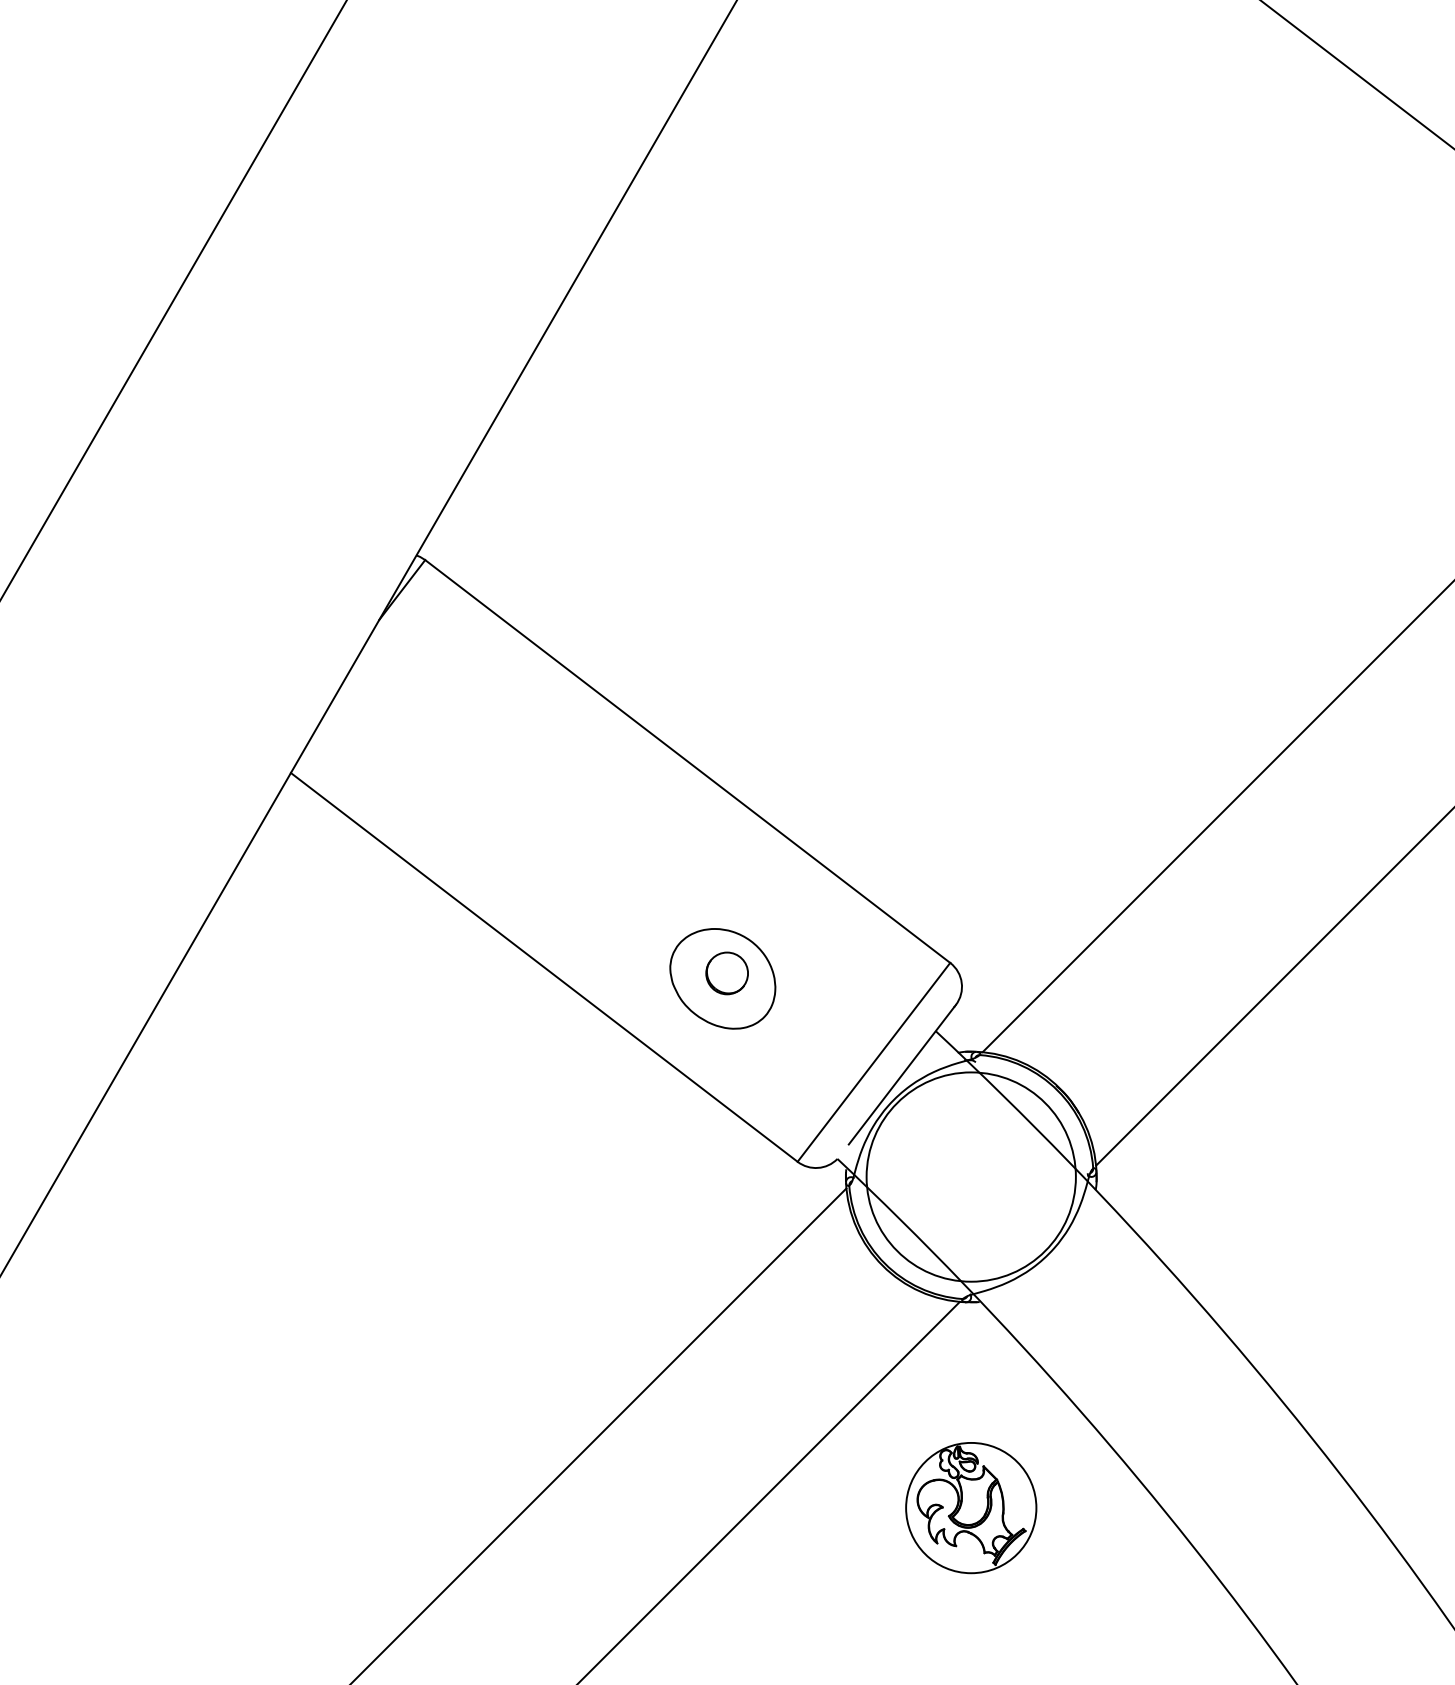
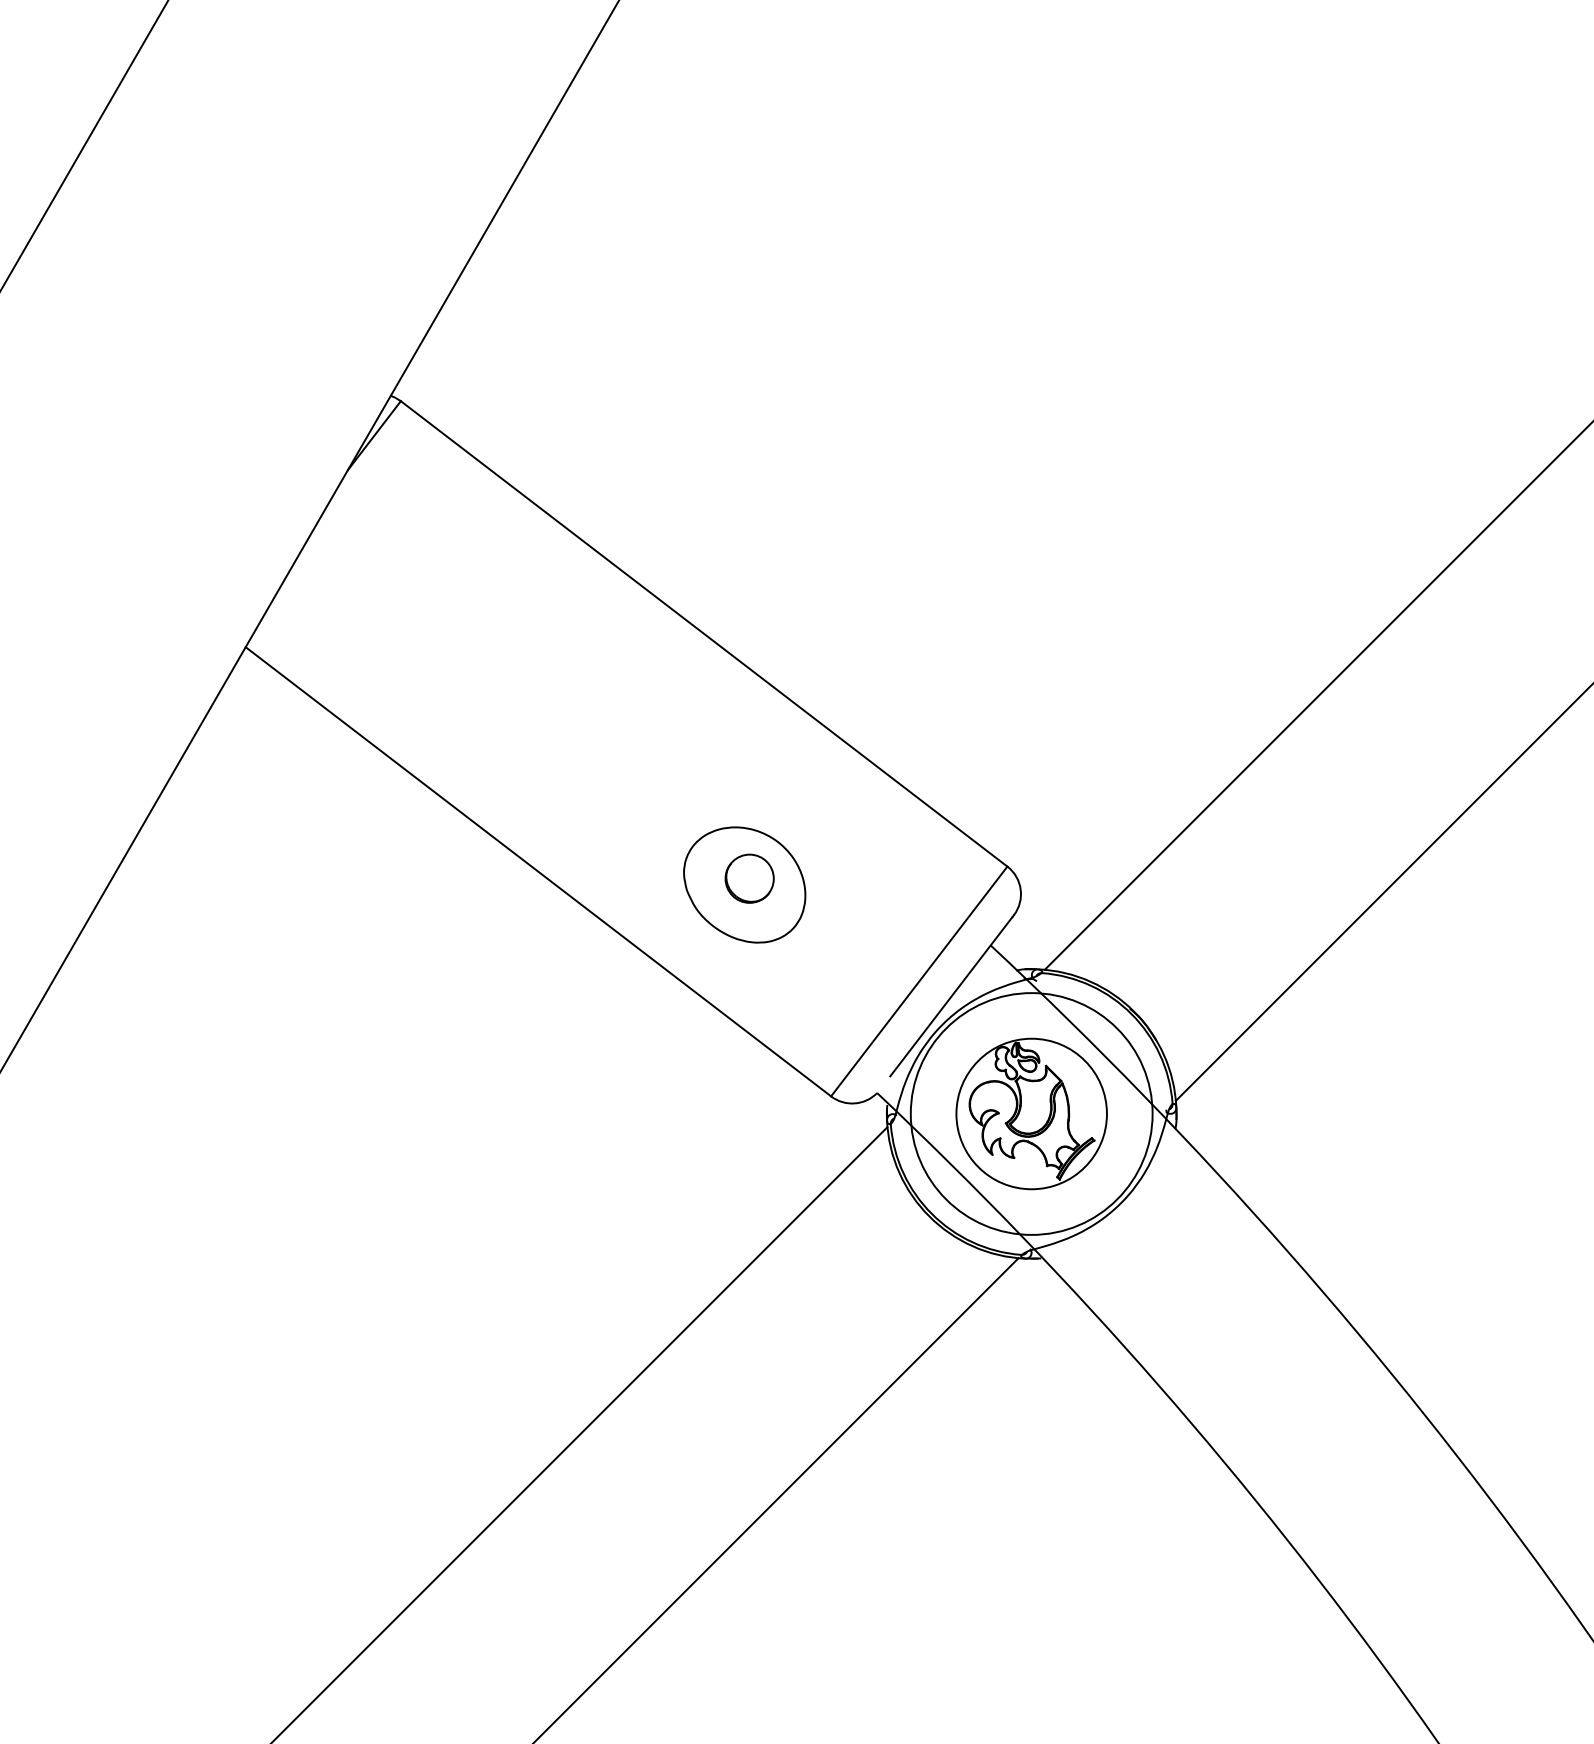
part: (971, 1508) -> (1031, 1114), moved

